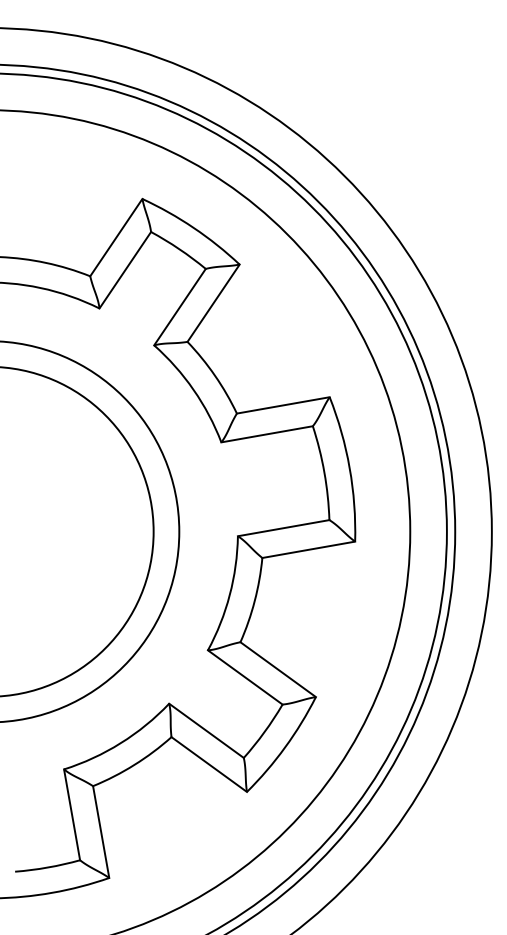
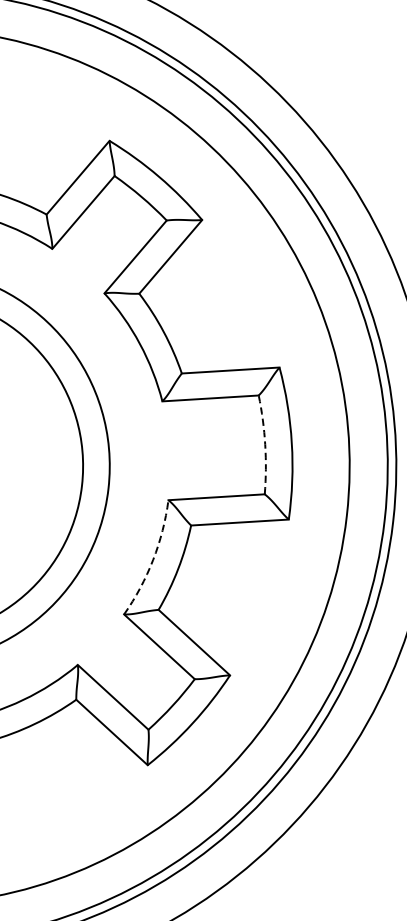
arc: (324, 472) -> (265, 444), solid -> dashed
arc: (229, 595) -> (152, 560), solid -> dashed

